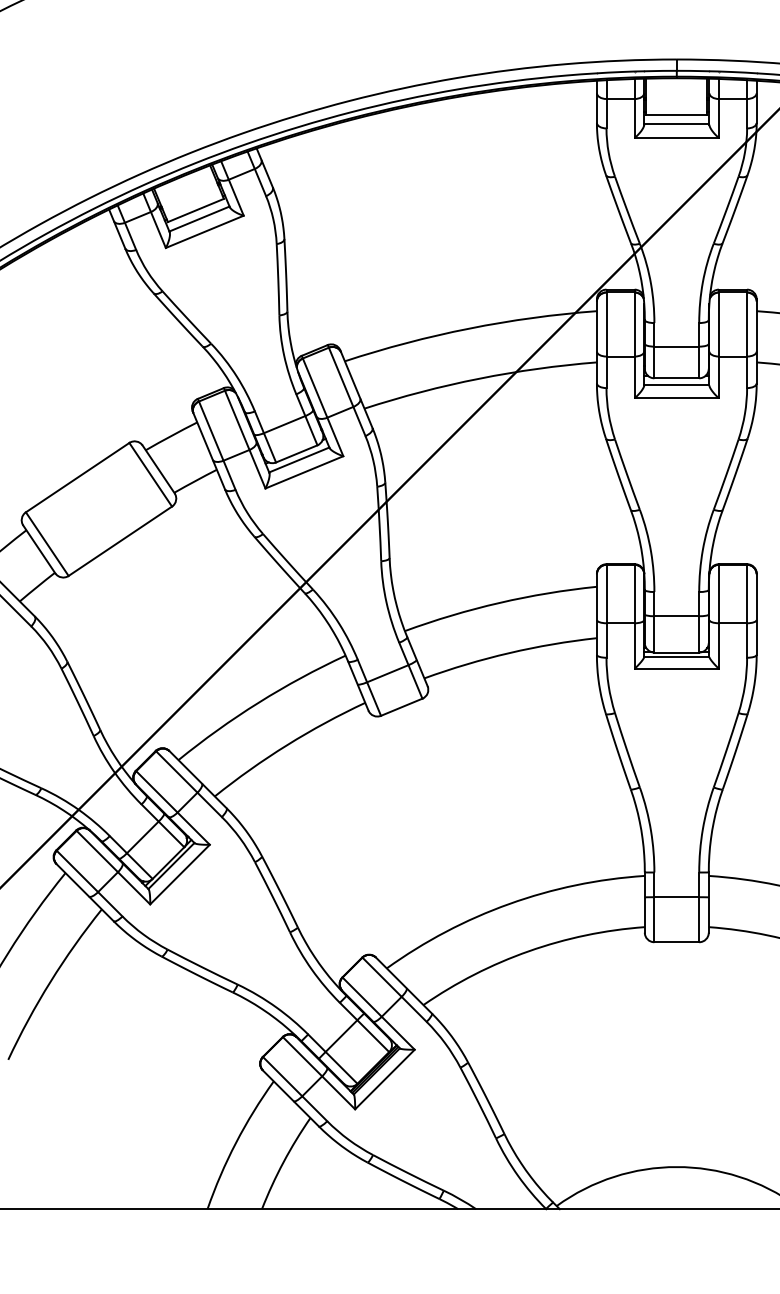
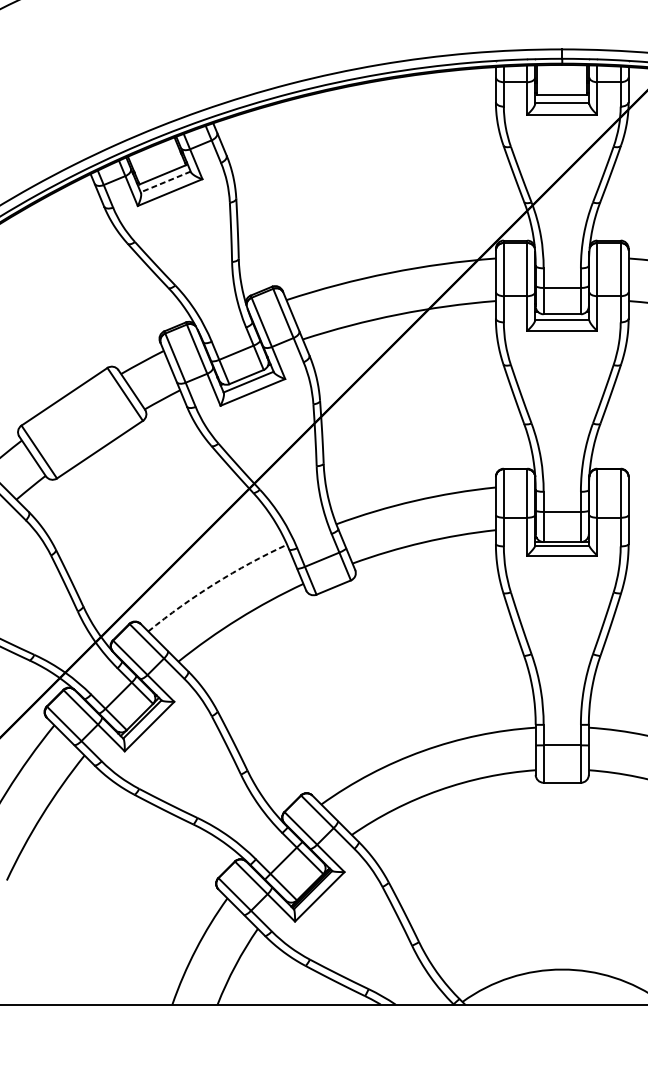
line: (199, 219) -> (165, 182), solid -> dashed
arc: (258, 702) -> (214, 583), solid -> dashed

